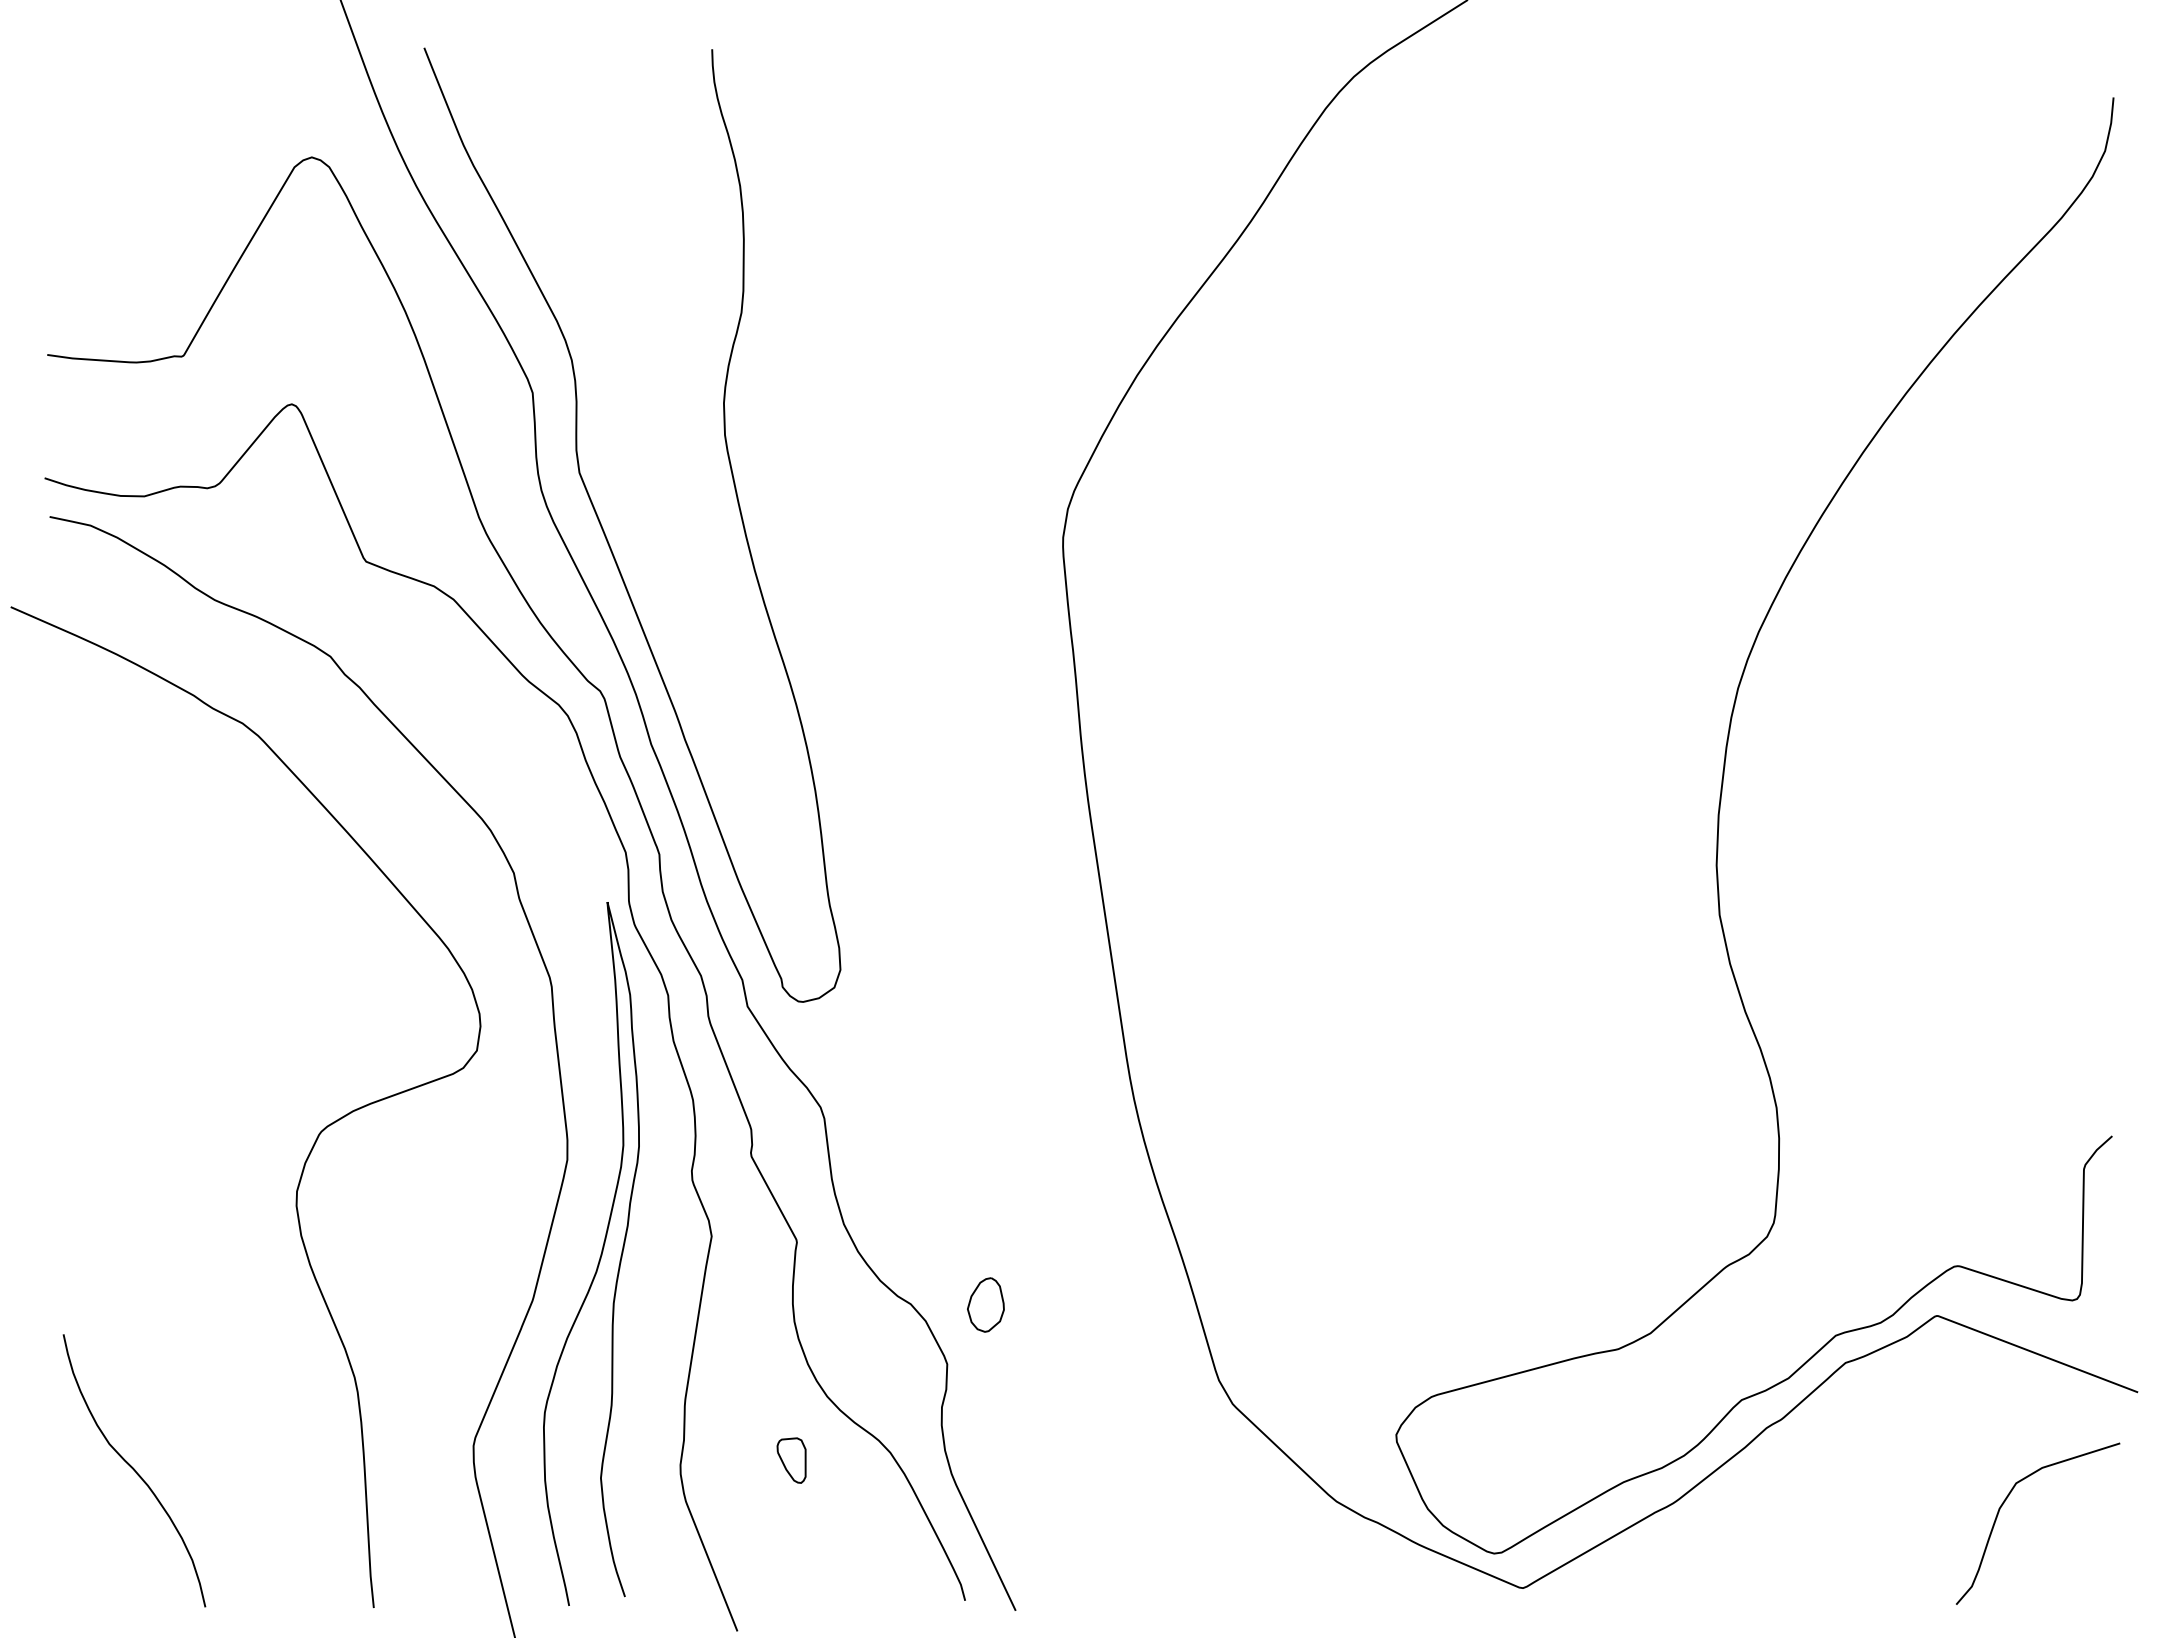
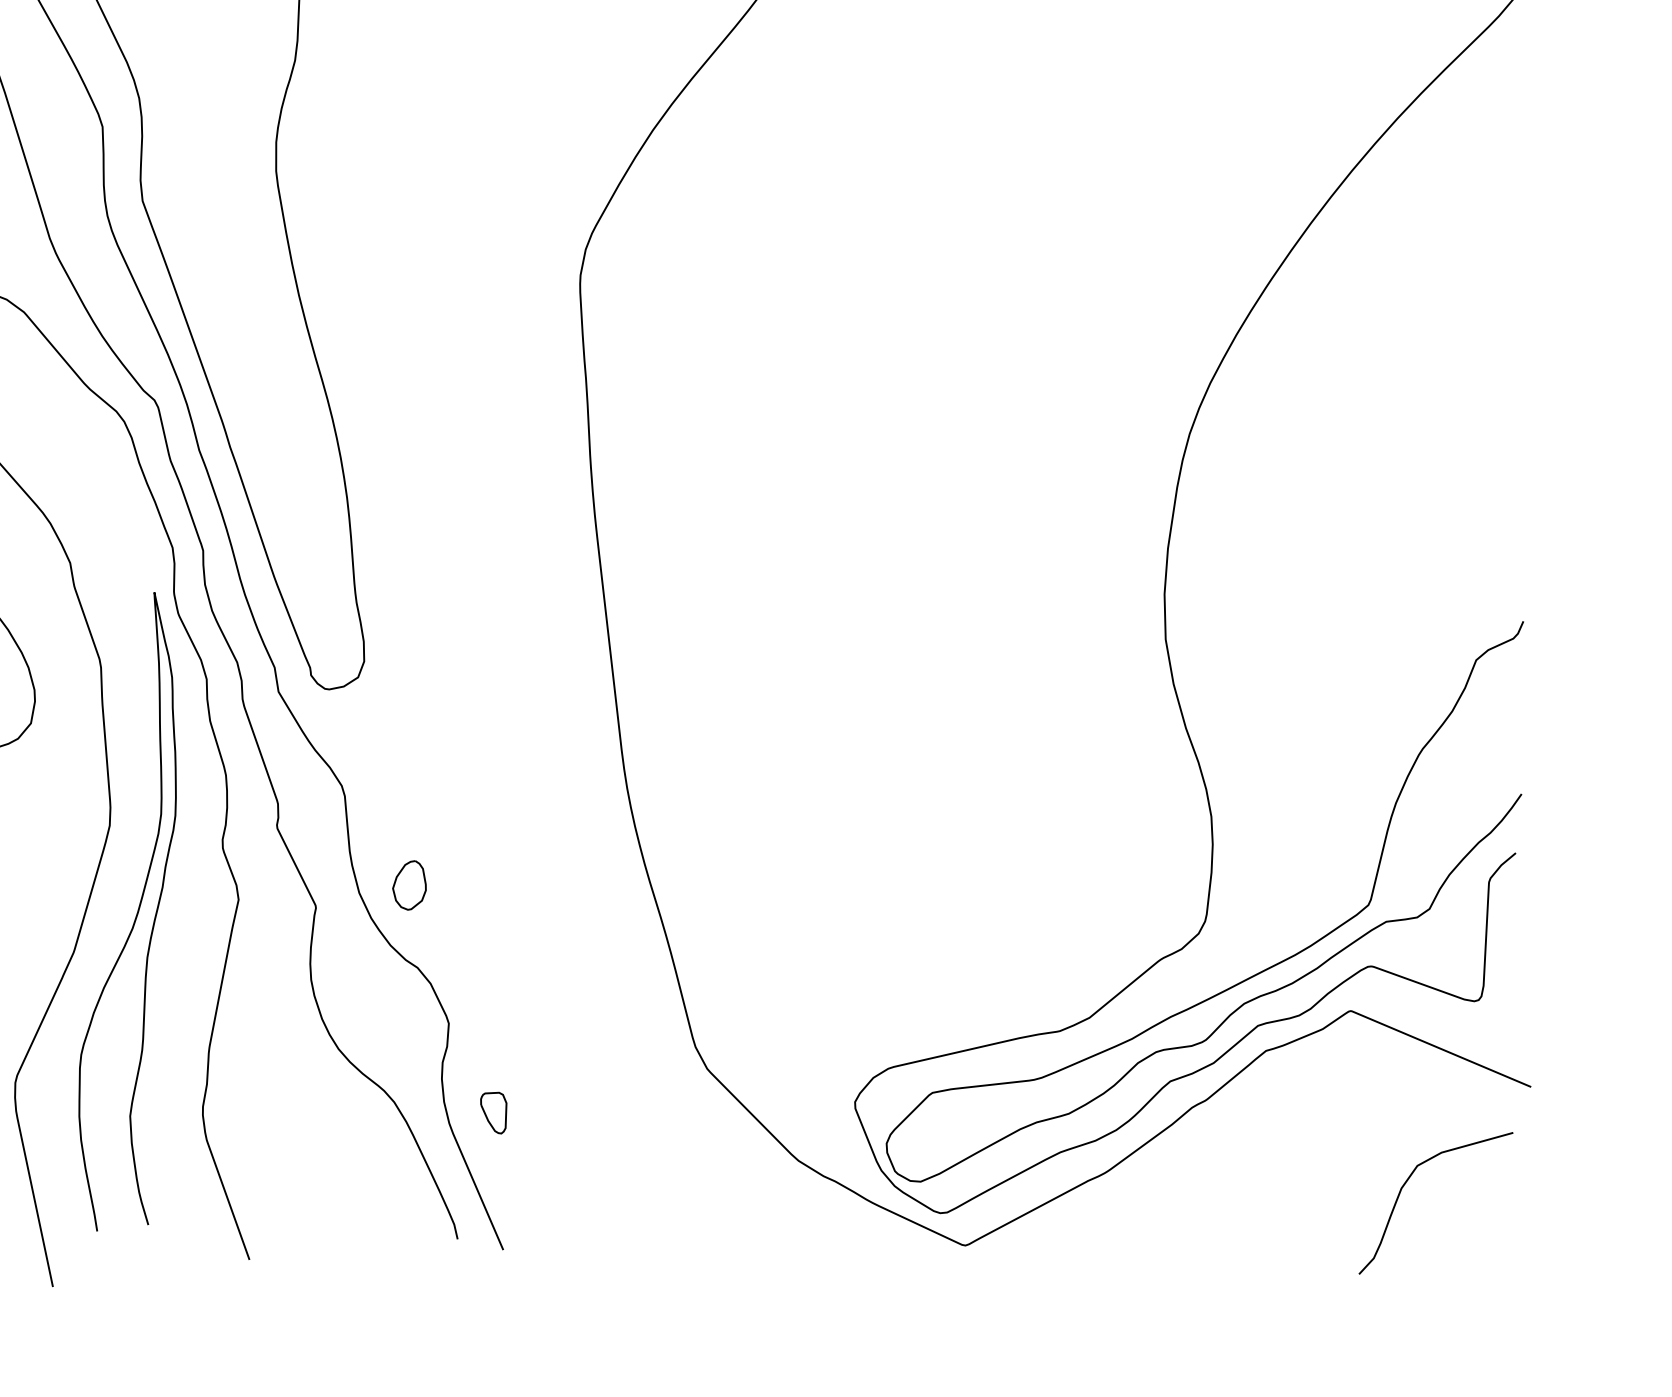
curve: (1822, 1283) -> (1247, 977), added
part: (985, 1304) -> (409, 884), moved
part: (791, 1460) -> (493, 1112), moved

